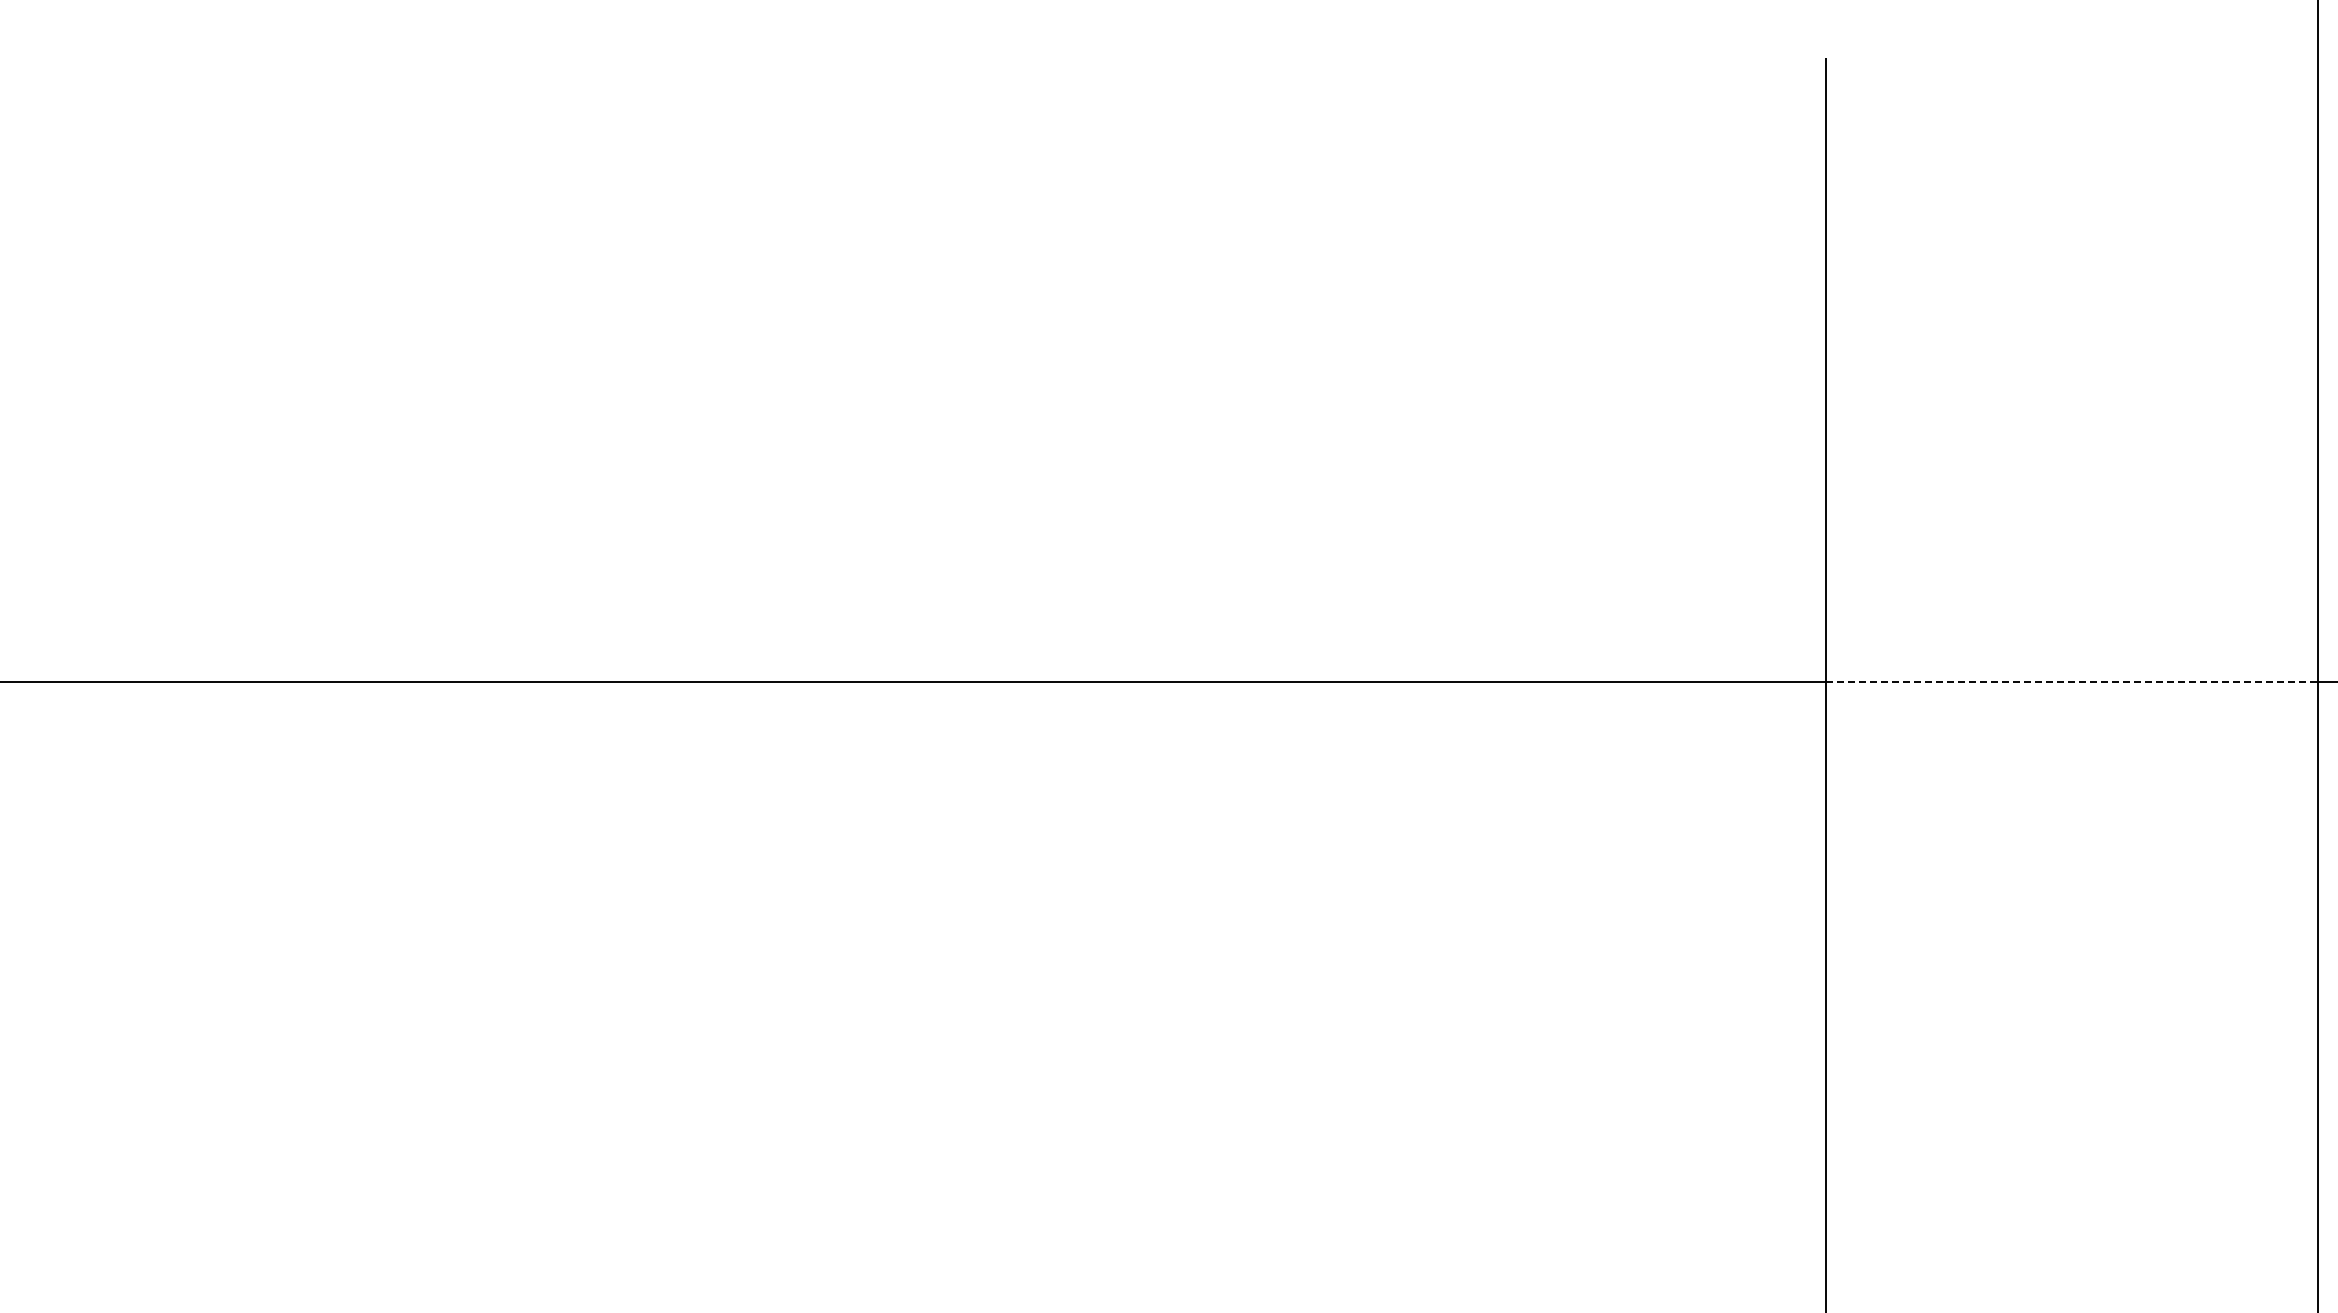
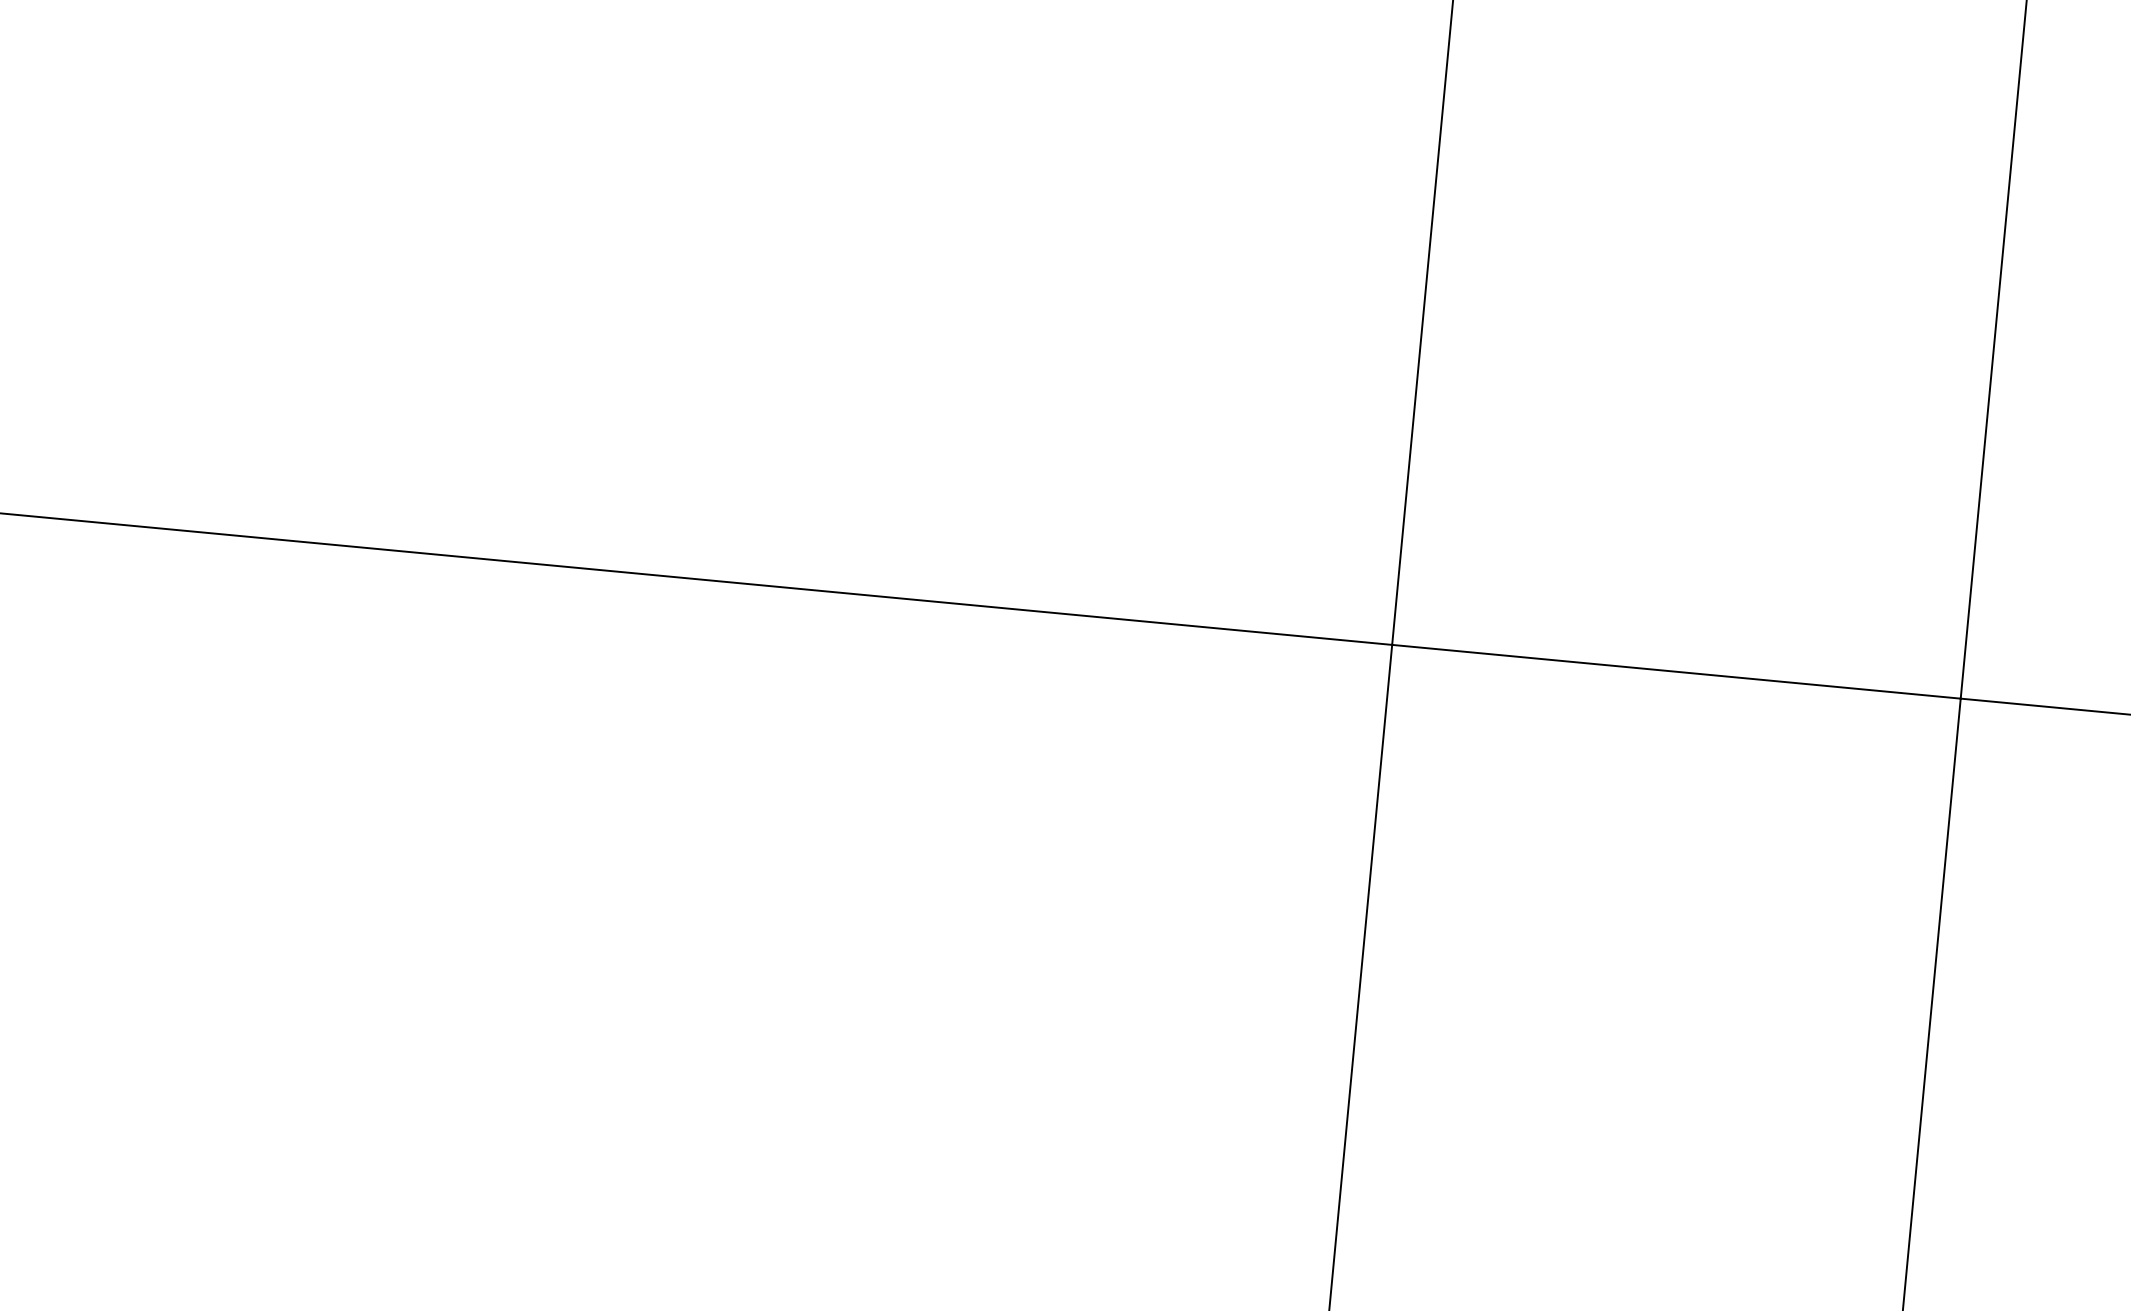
line: (2071, 682) -> (1676, 671), dashed -> solid

